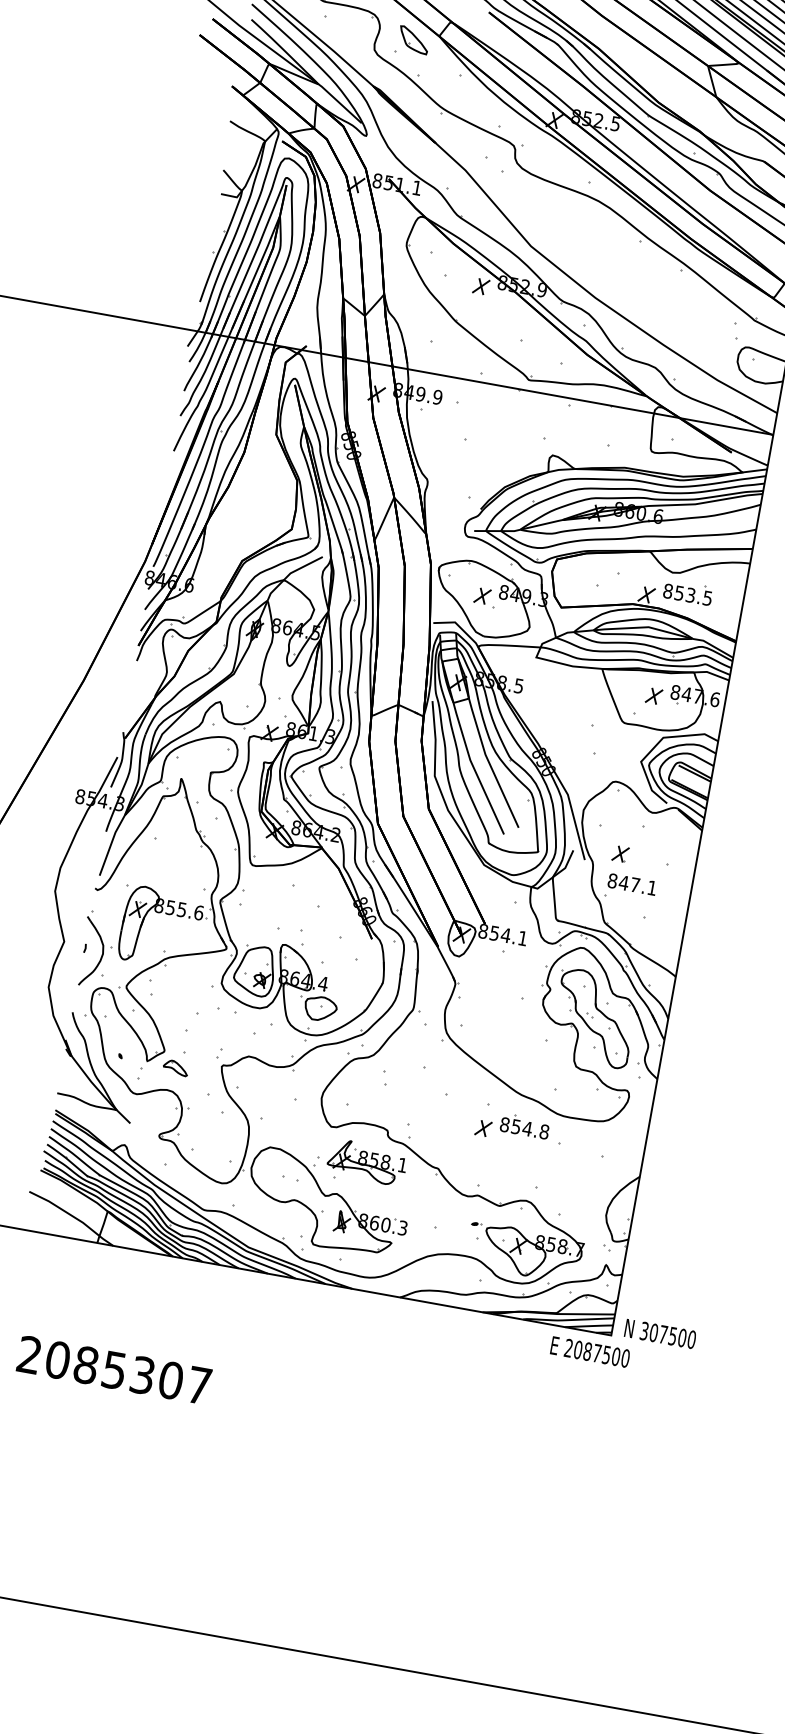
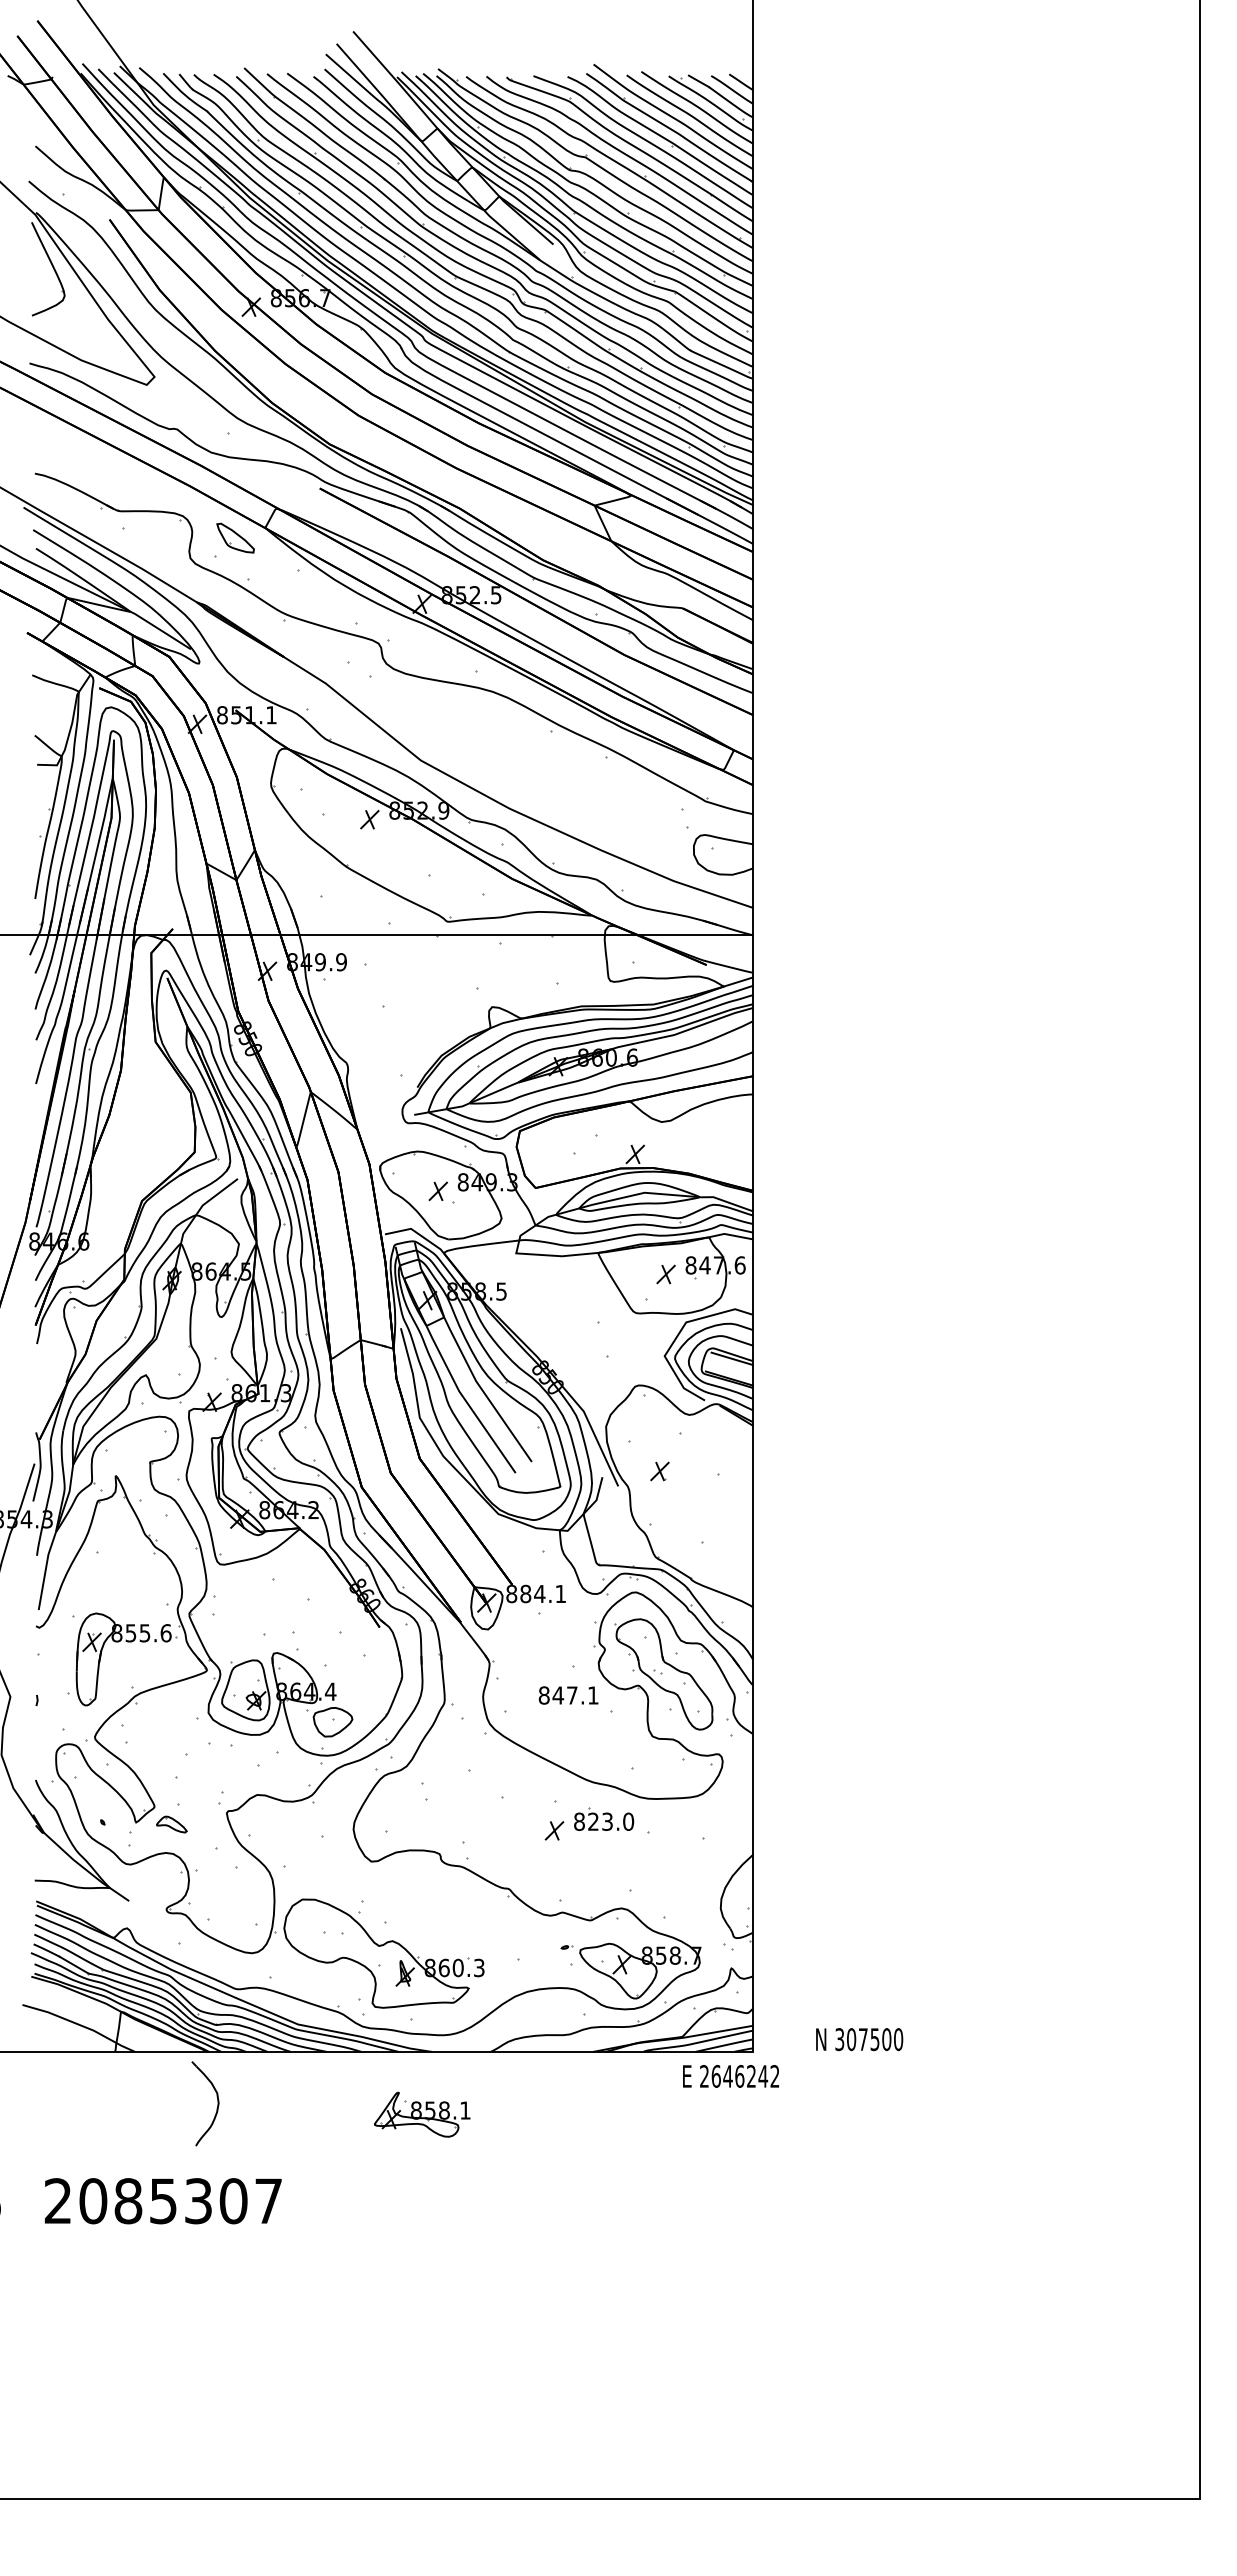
part: (688, 592) -> (684, 1142), removed
text: (632, 884) -> (568, 1695), moved
text: (494, 932) -> (525, 1593), 854.1 -> 884.1
part: (102, 953) -> (217, 2103), moved
text: (530, 1129) -> (611, 1821), 854.8 -> 823.0
part: (367, 1162) -> (422, 2114), moved
text: (660, 1334) -> (859, 2039), moved
text: (601, 1354) -> (745, 2076), 2087500 -> 2646242

